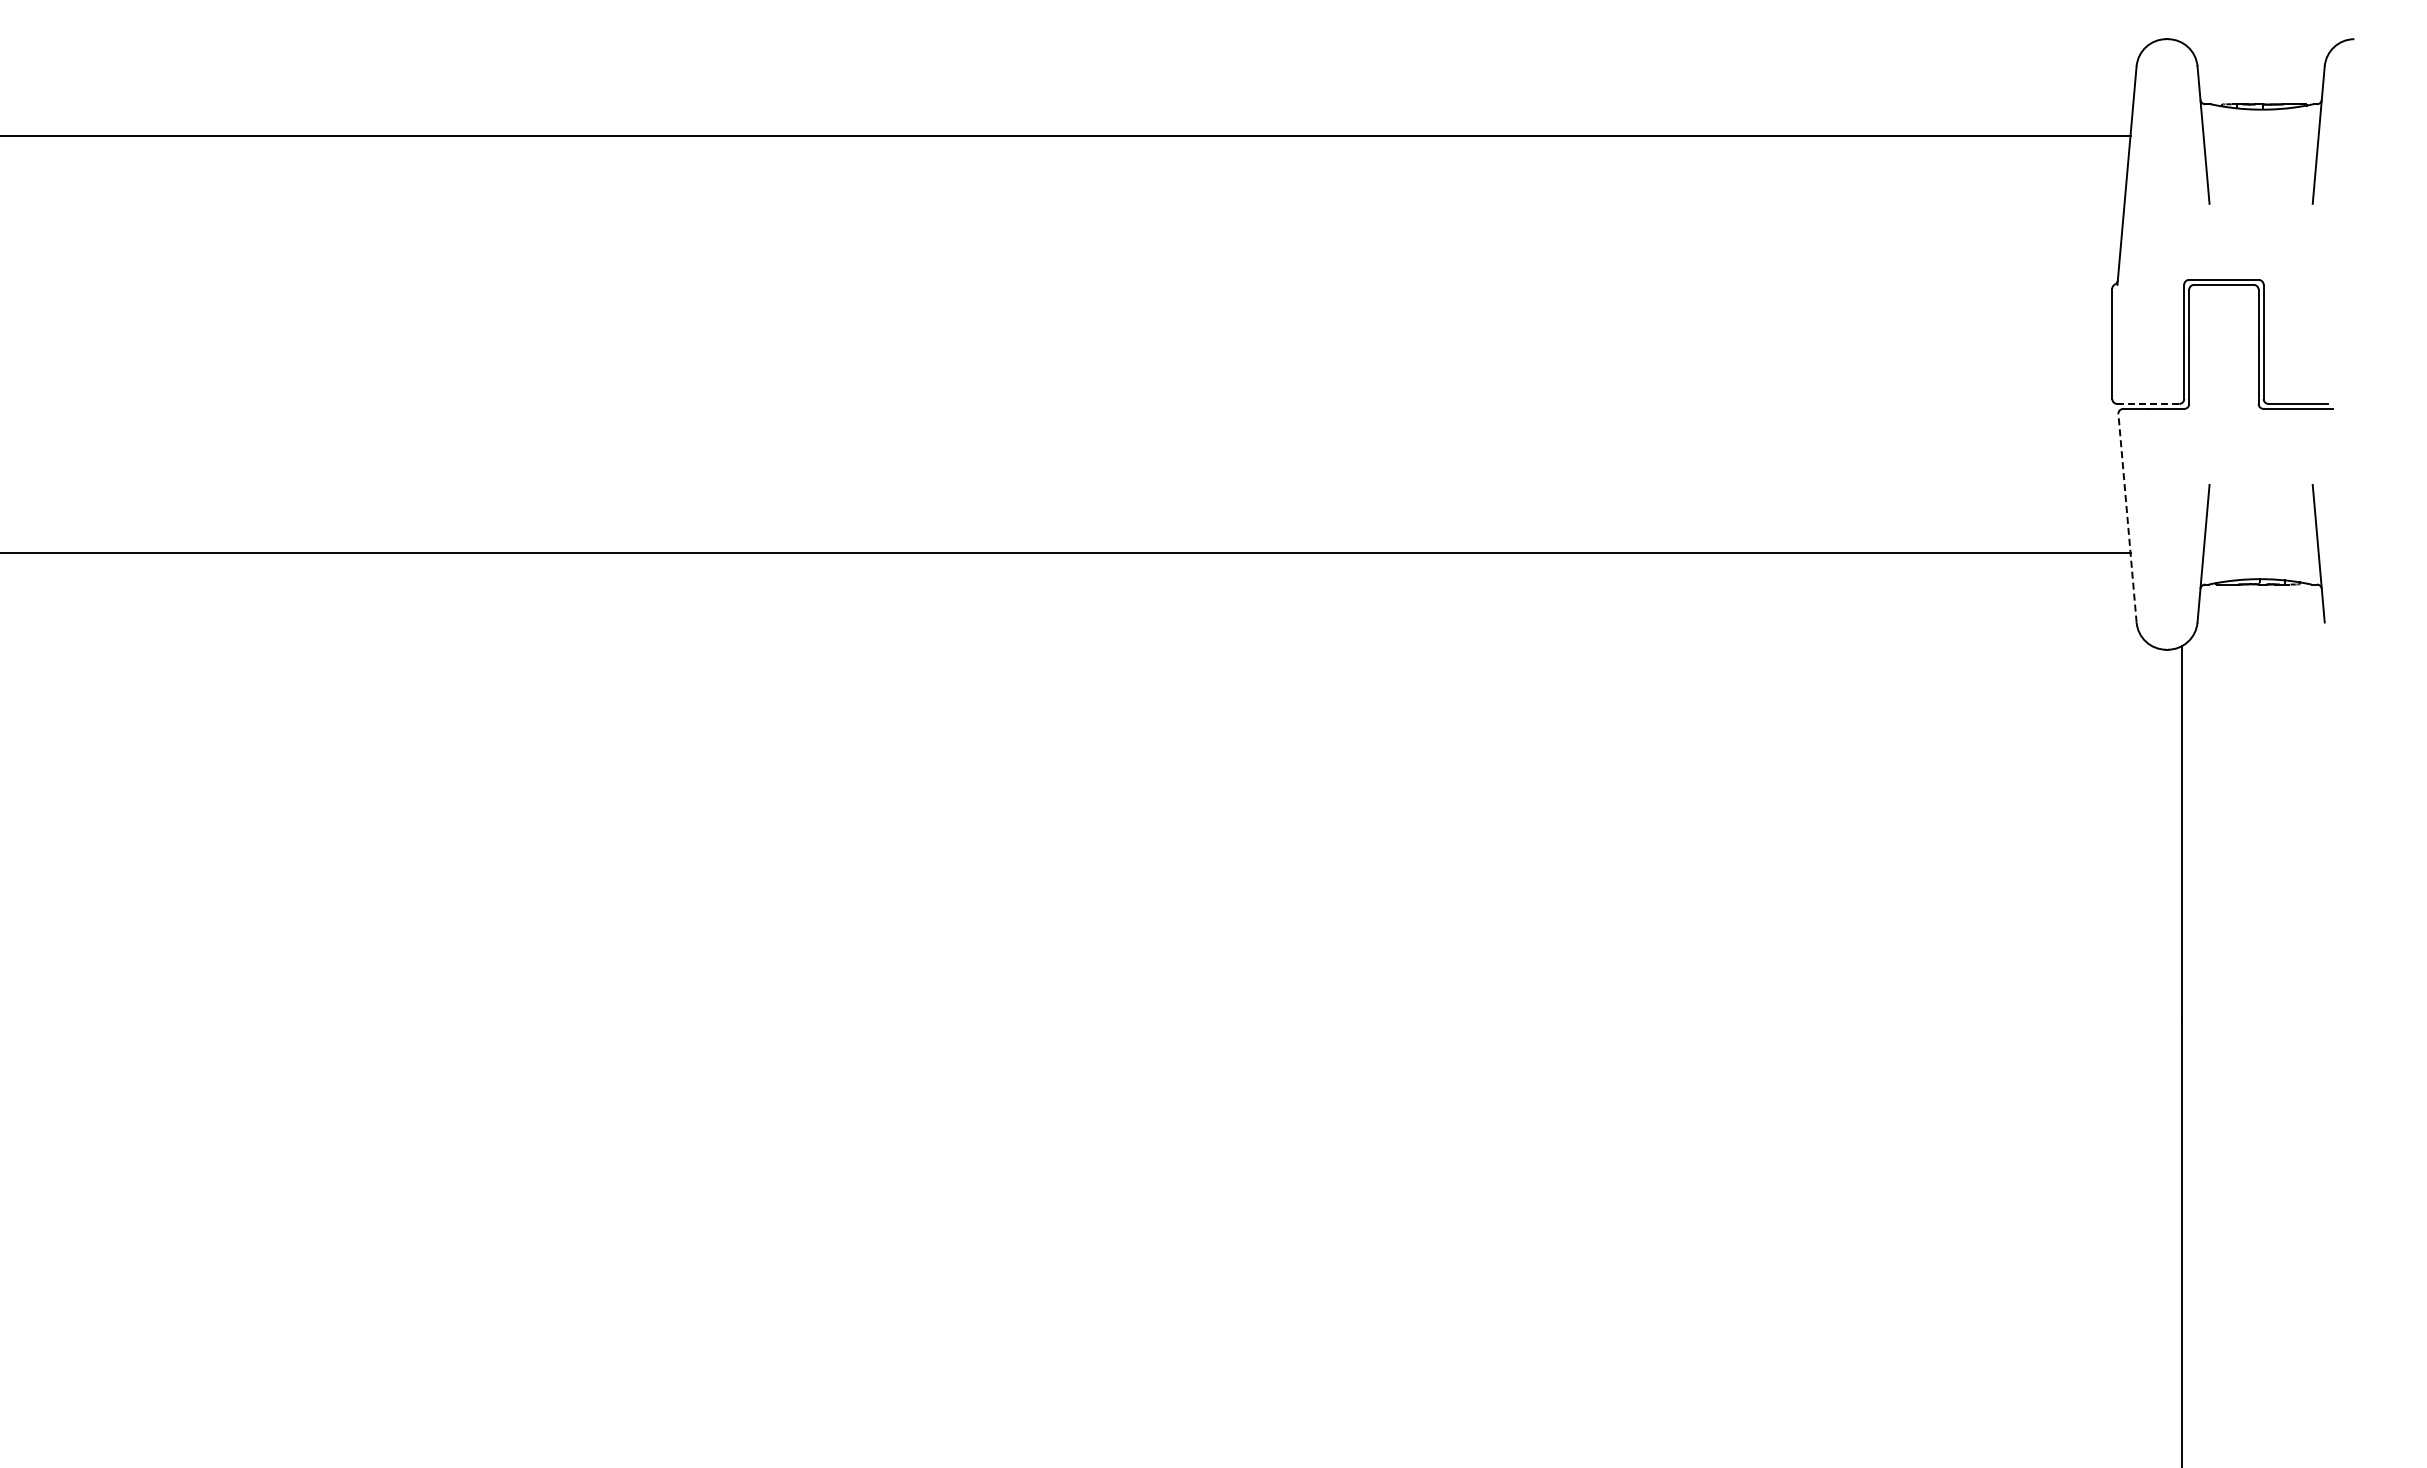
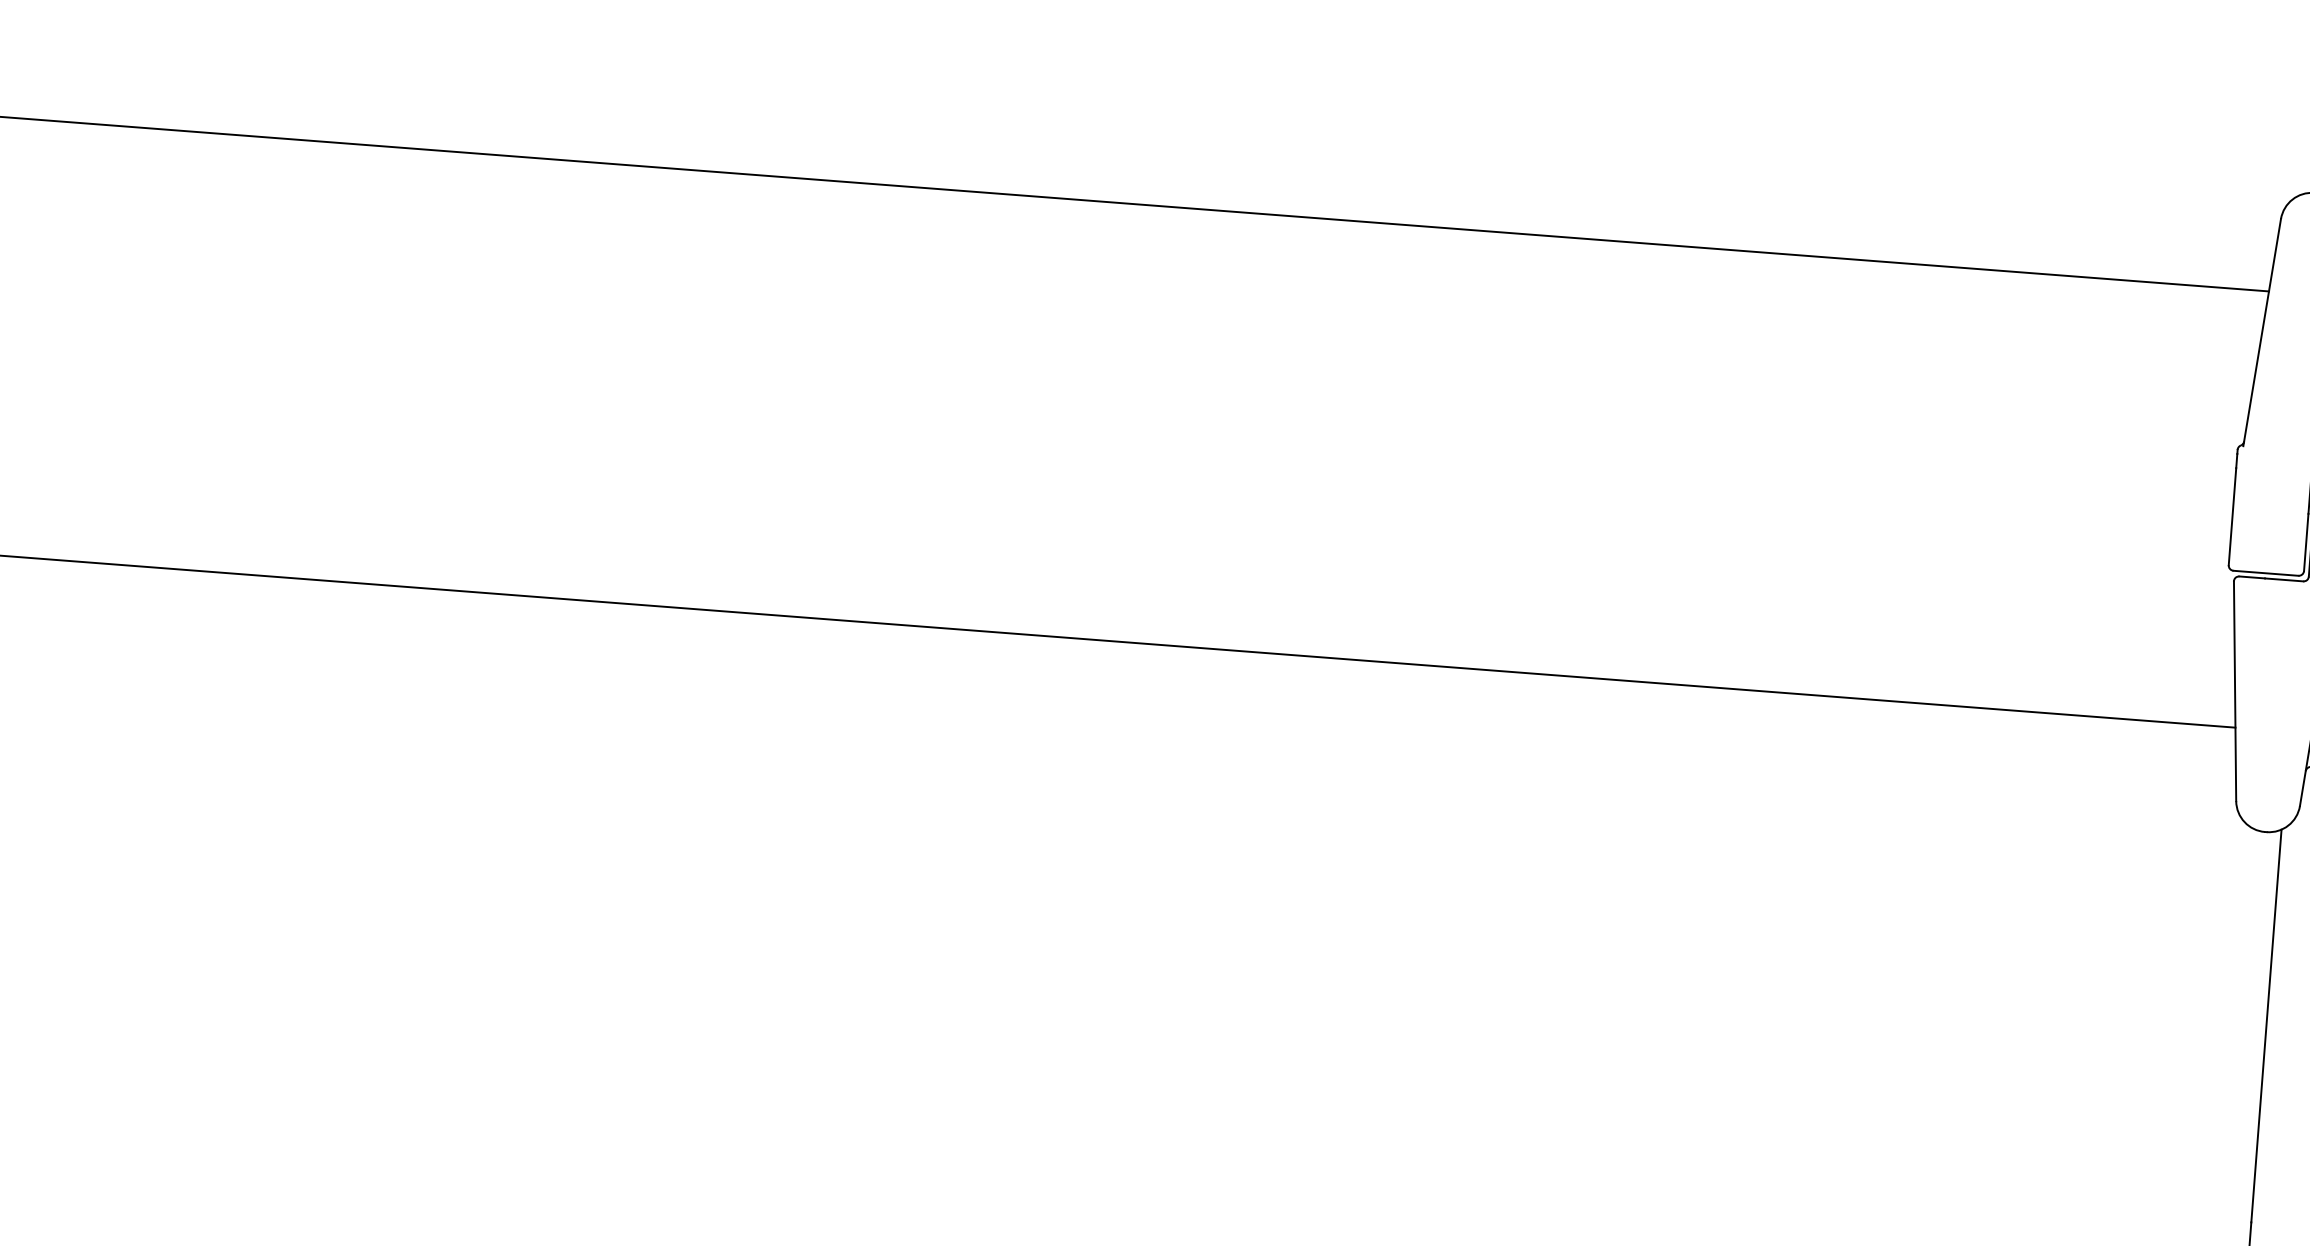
line: (2147, 403) -> (2265, 572), dashed -> solid
line: (2127, 518) -> (2235, 691), dashed -> solid

